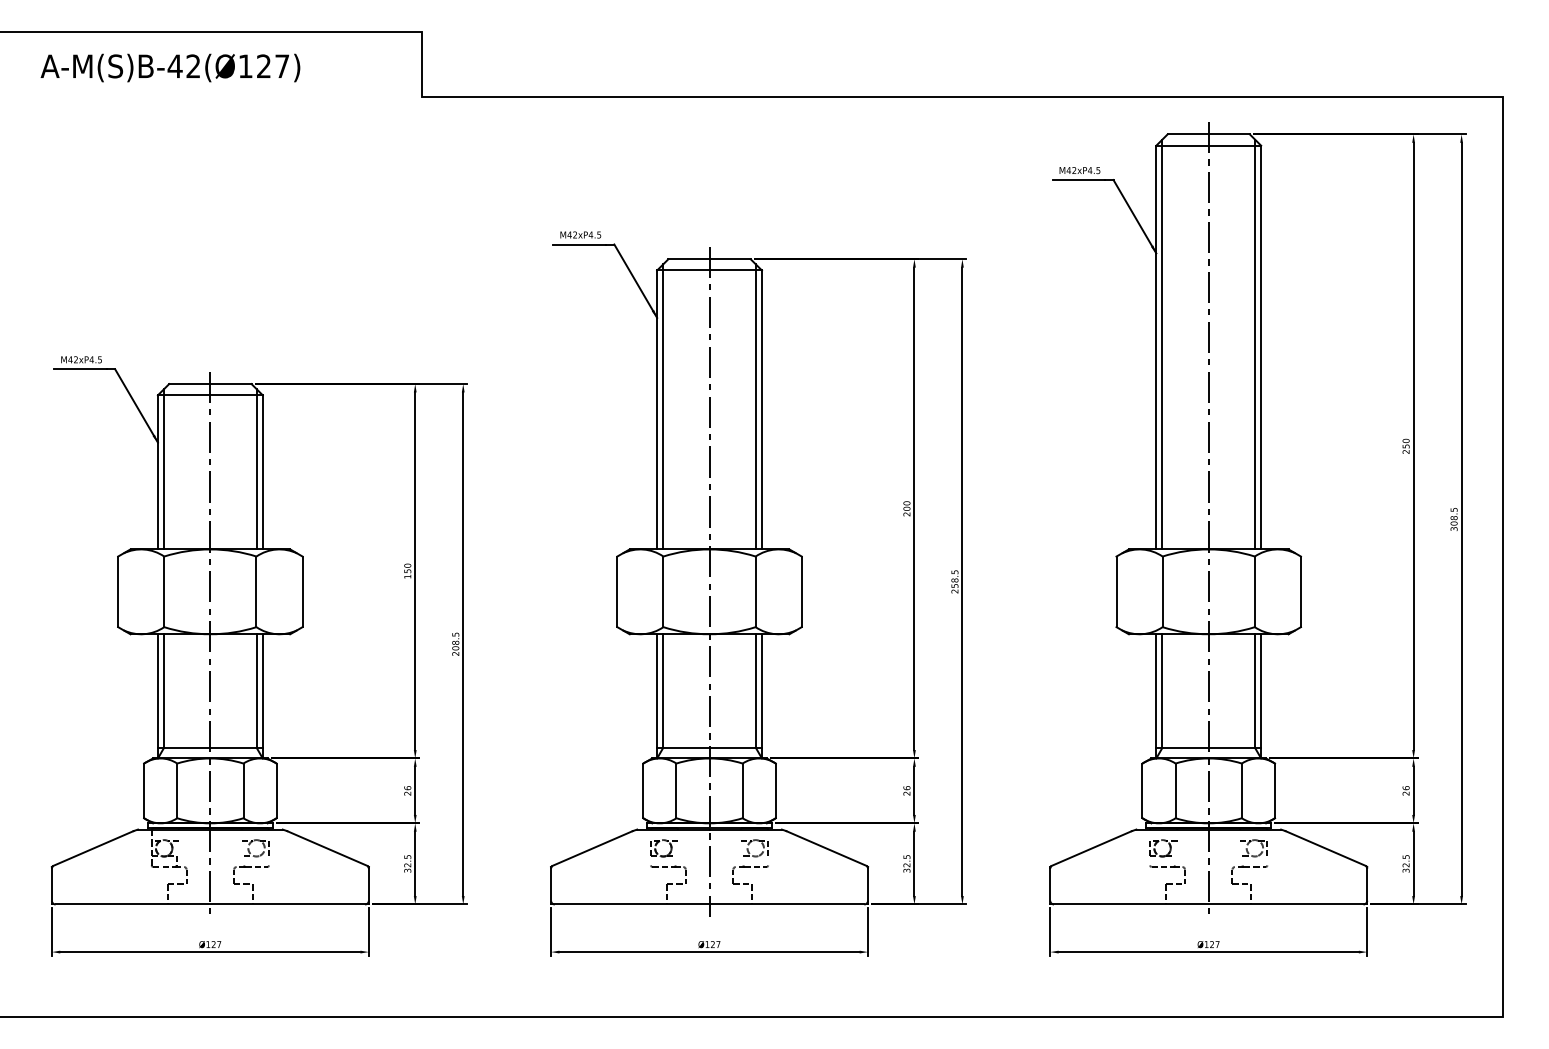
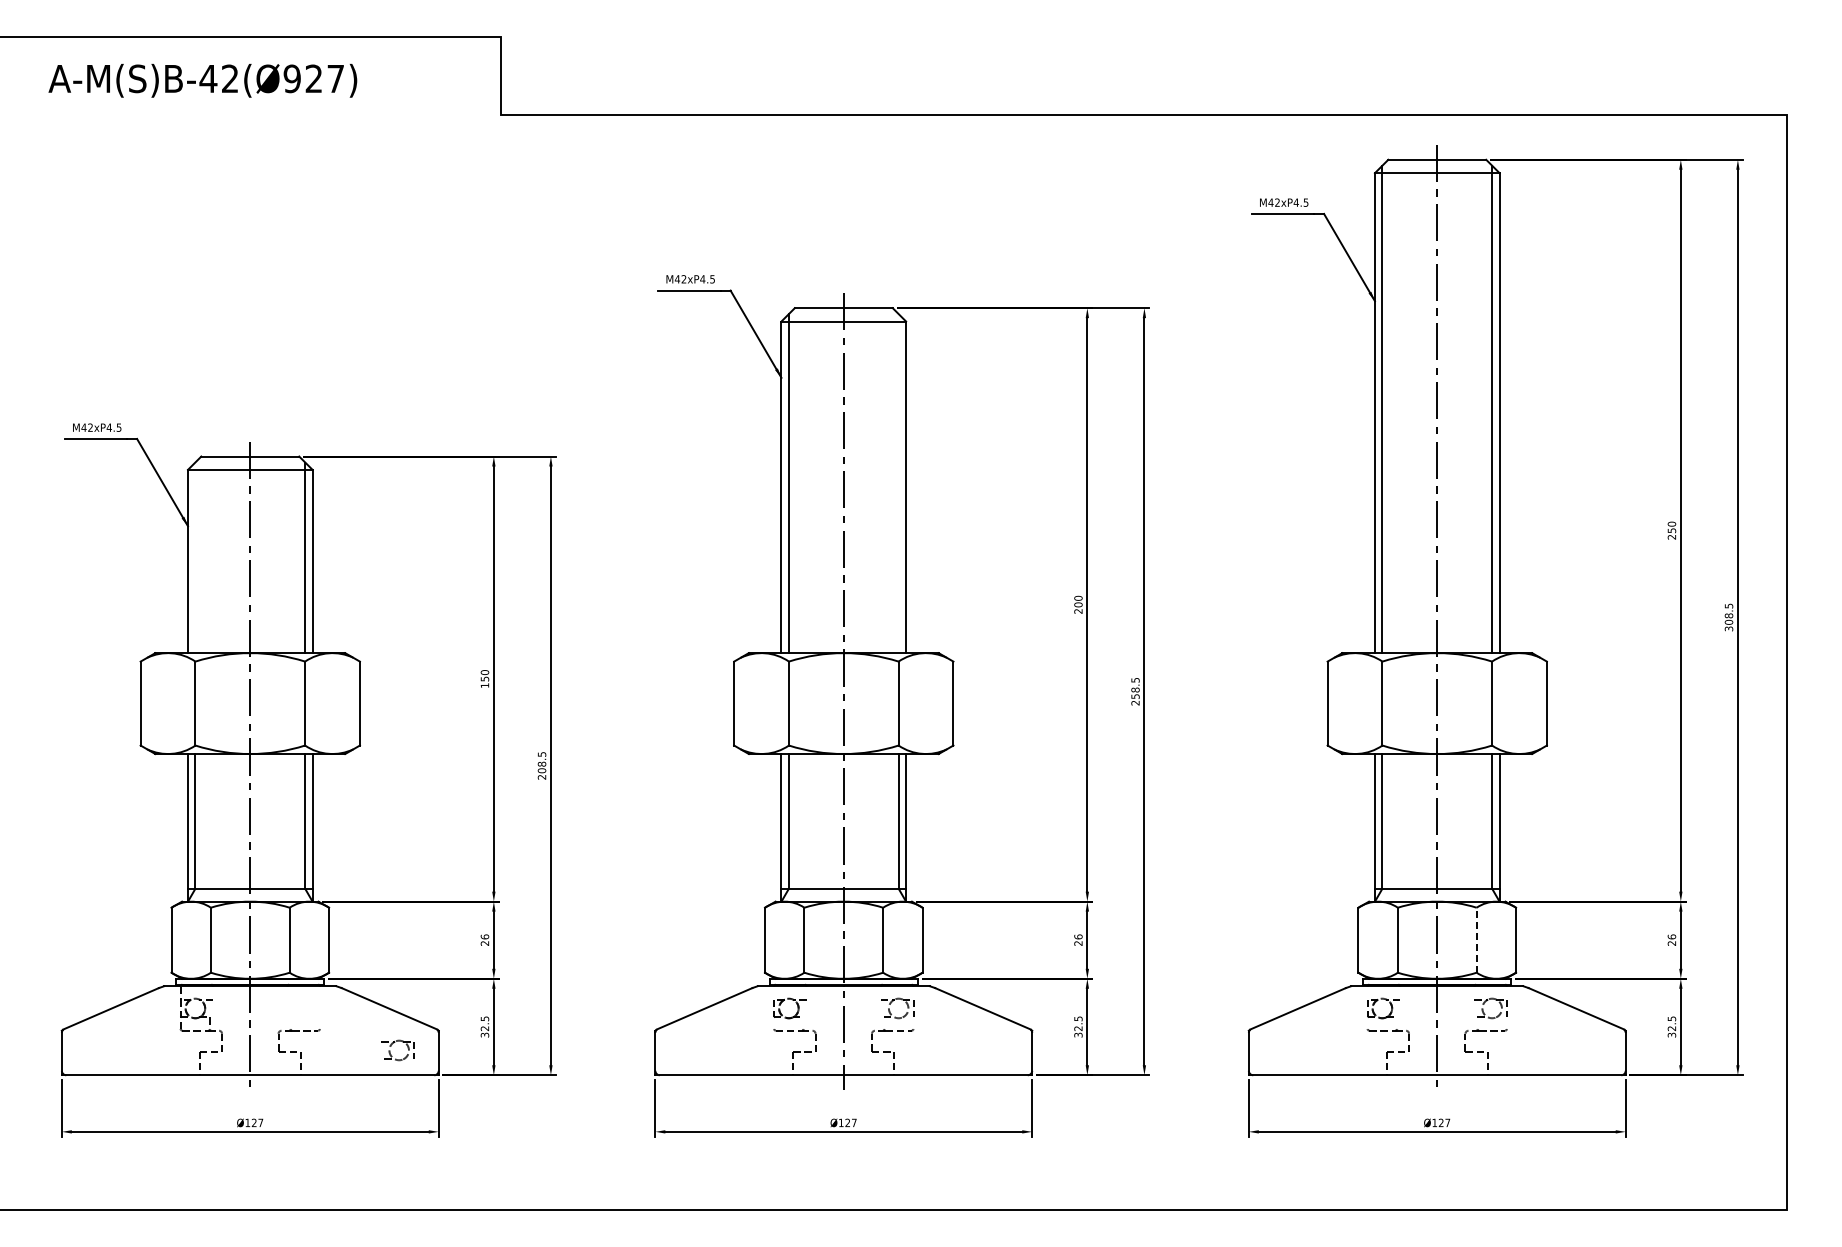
text: (245, 66) -> (291, 78), A-M(S)B-42(Ø127) -> A-M(S)B-42(Ø927)
line: (755, 406) -> (898, 483), removed
line: (164, 468) -> (195, 557), removed
line: (1241, 790) -> (1476, 939), solid -> dashed
part: (249, 848) -> (390, 1050), moved

